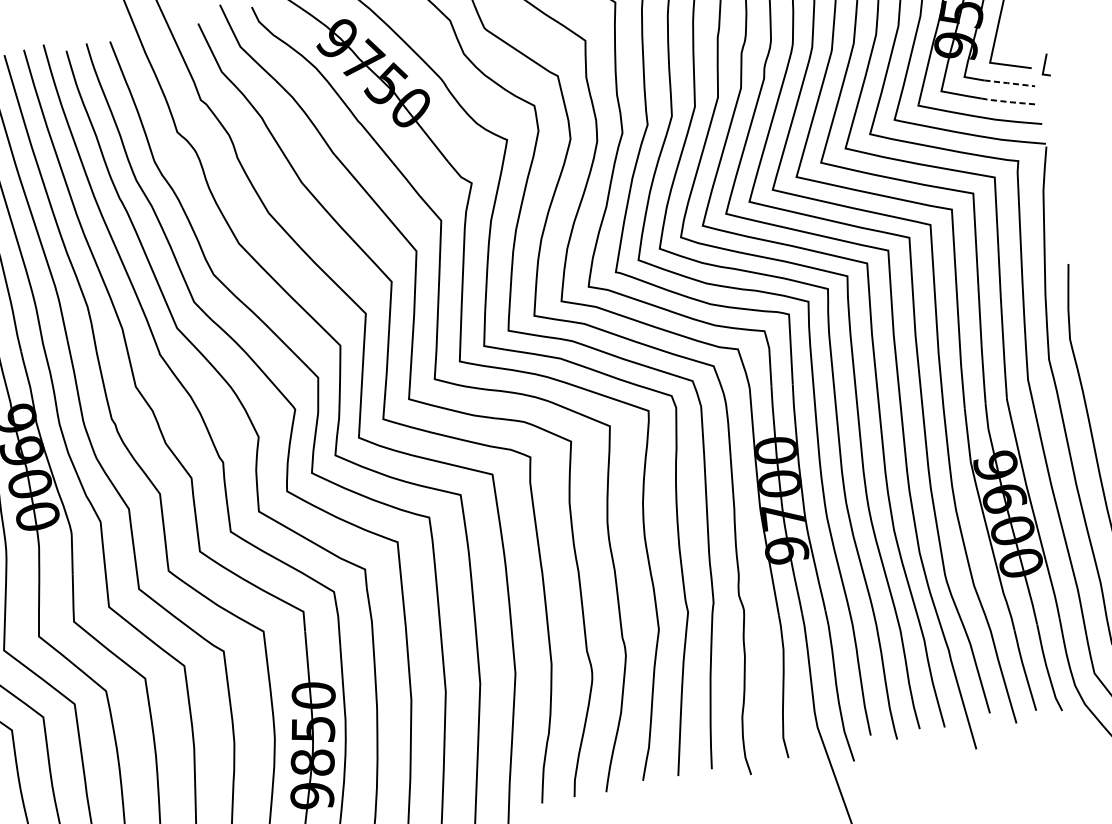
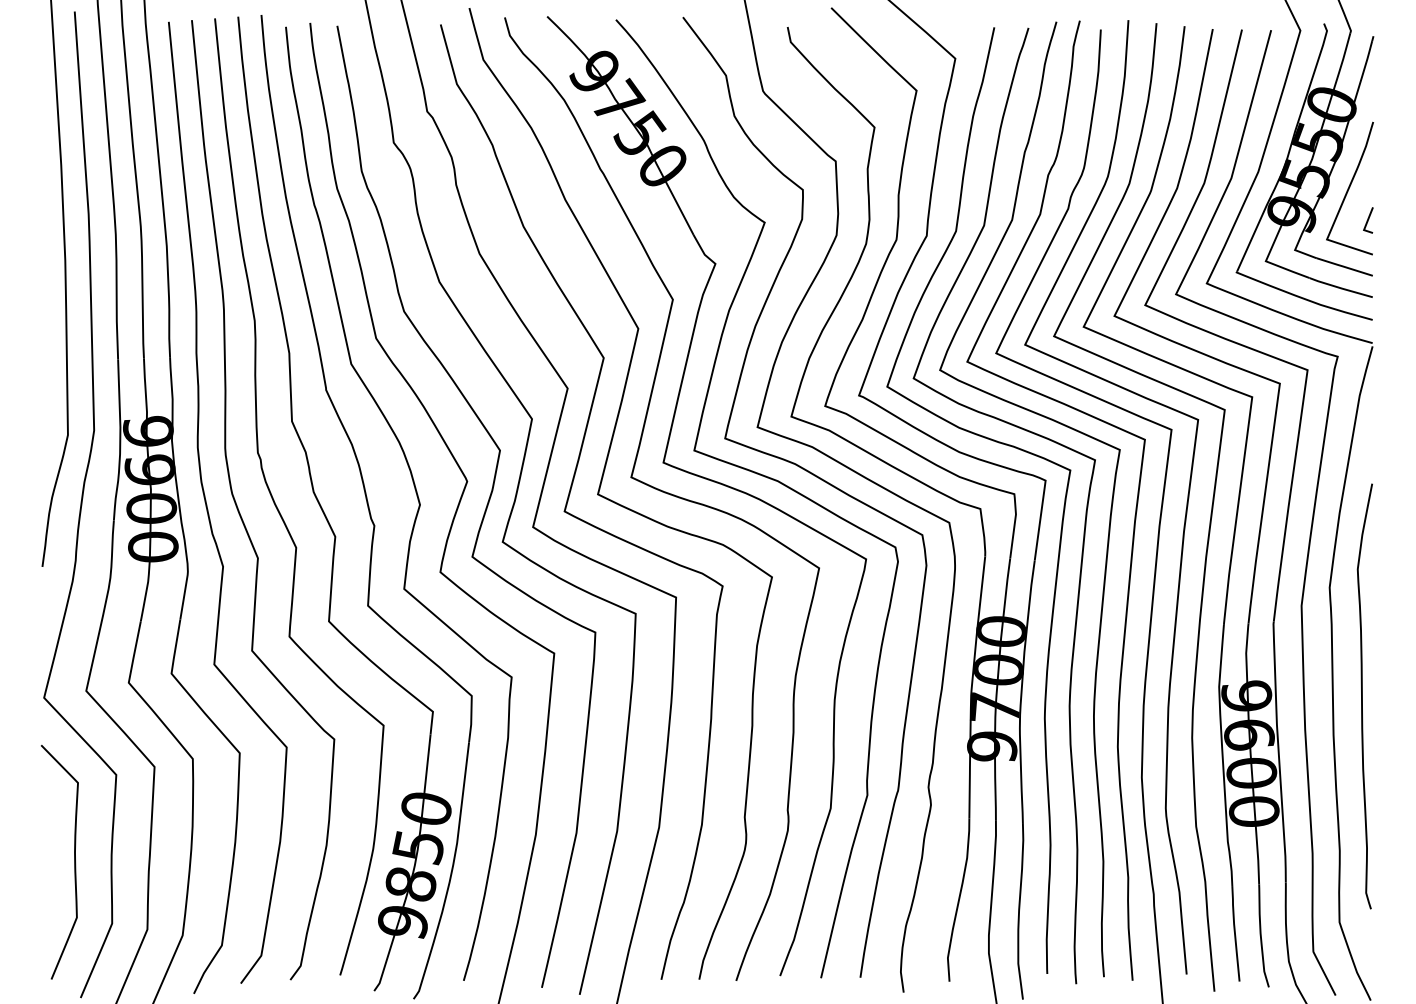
line: (1045, 65) -> (1368, 220), moved
line: (1009, 82) -> (1344, 266), dashed -> solid
line: (1009, 102) -> (1340, 288), dashed -> solid

